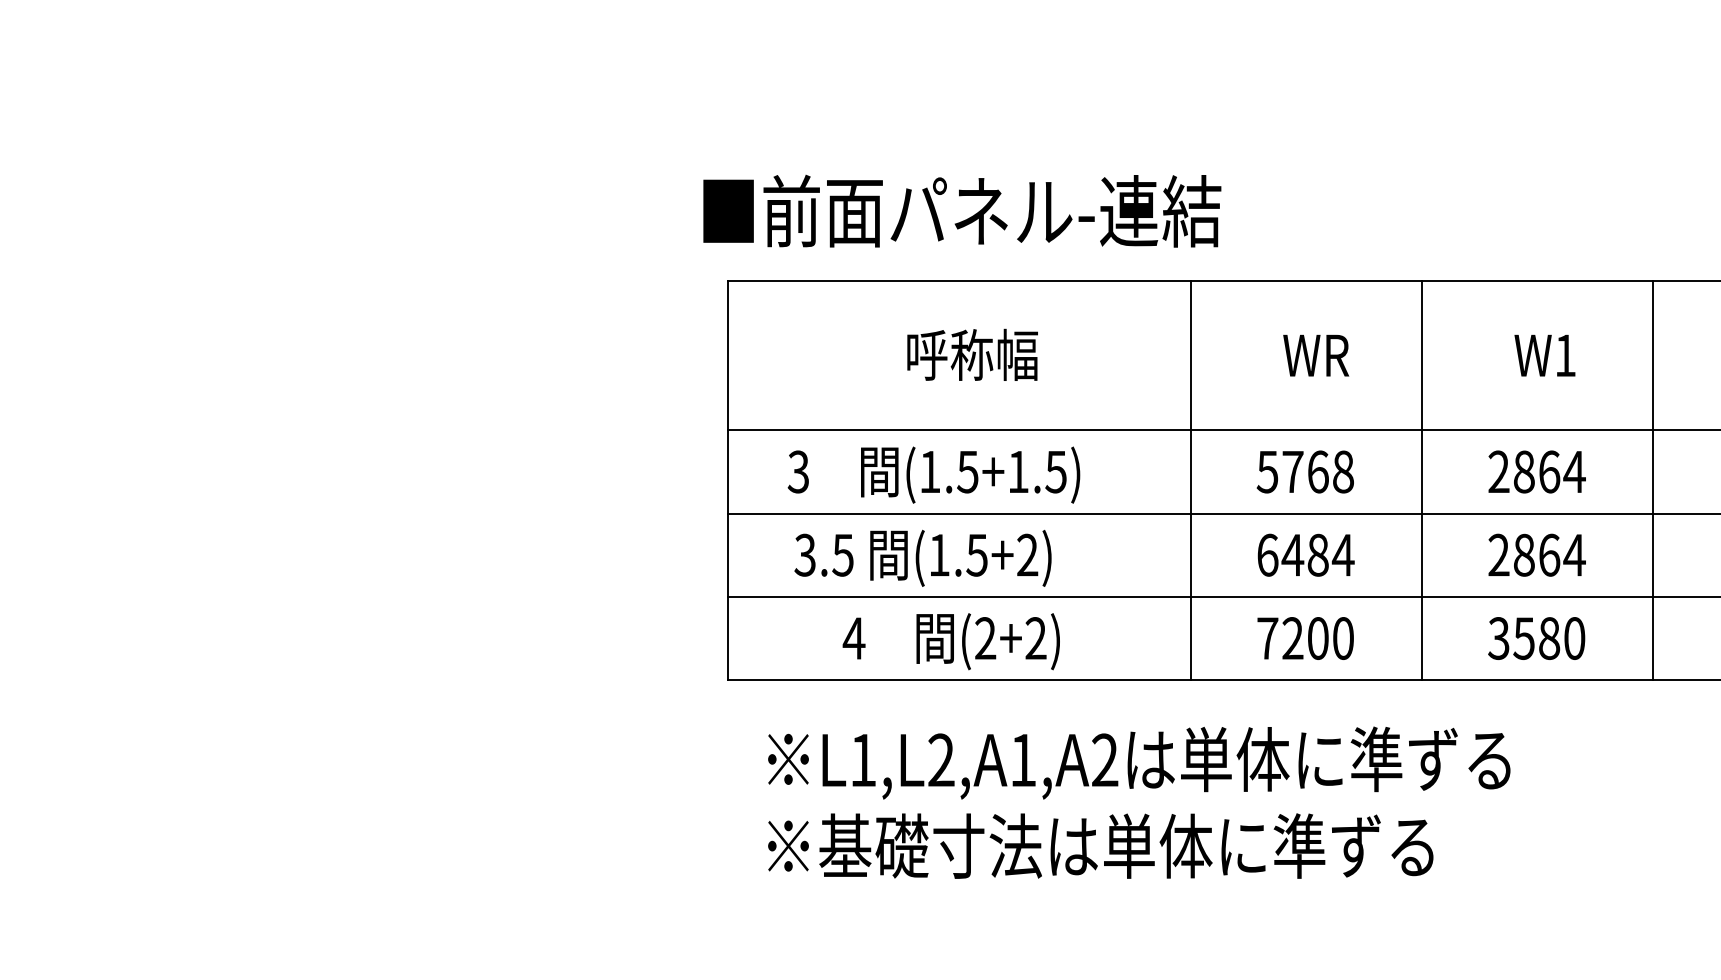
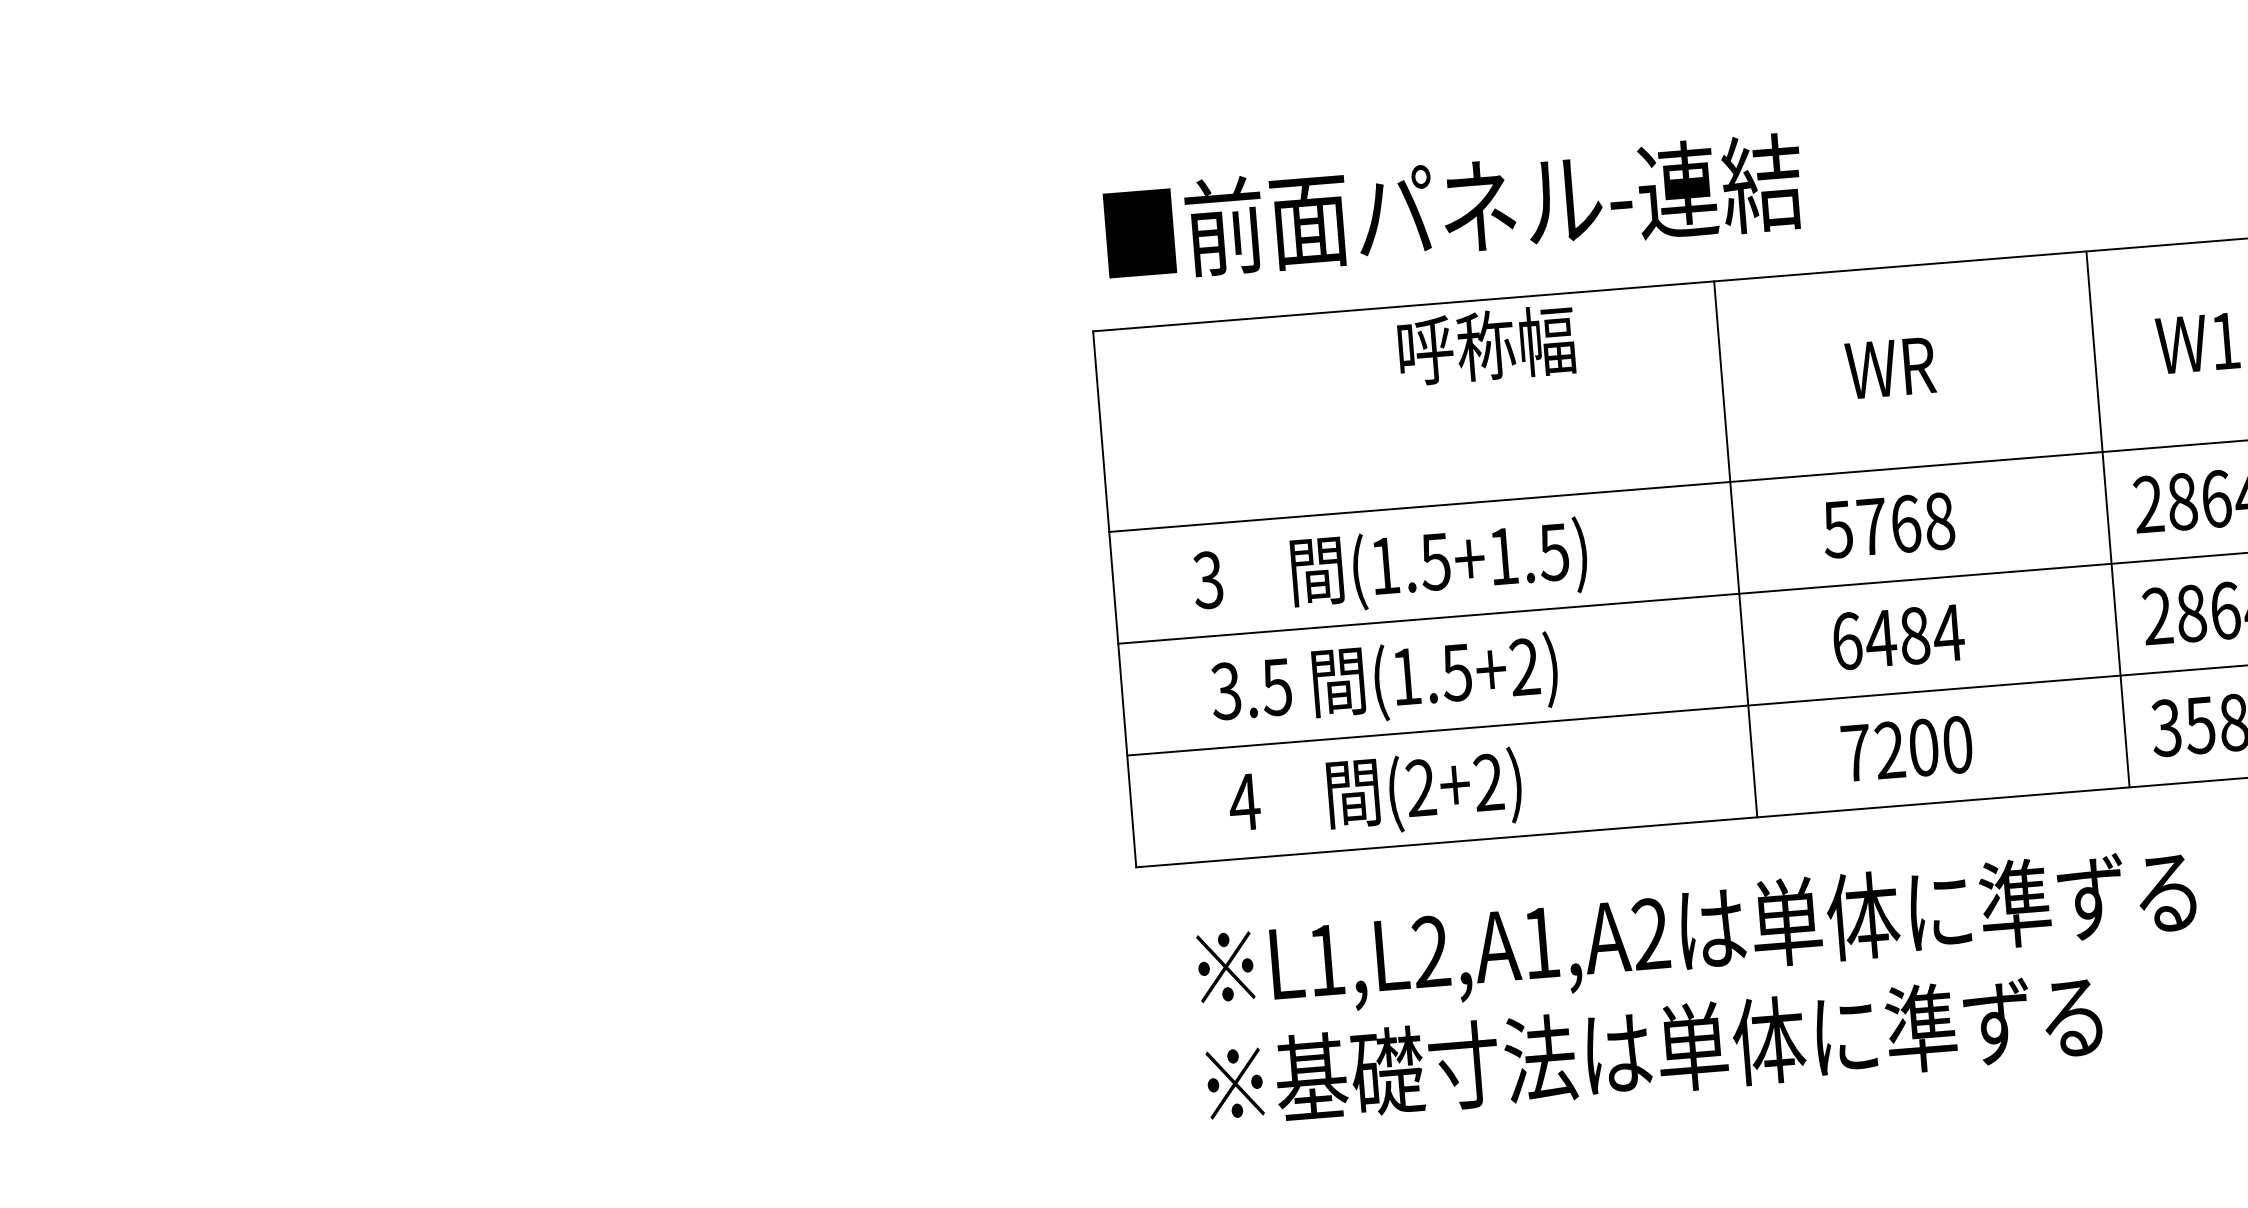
text: (962, 210) -> (1453, 207), moved
text: (972, 354) -> (1486, 344), moved
line: (1422, 480) -> (2108, 519), moved
text: (950, 641) -> (1374, 795), moved

